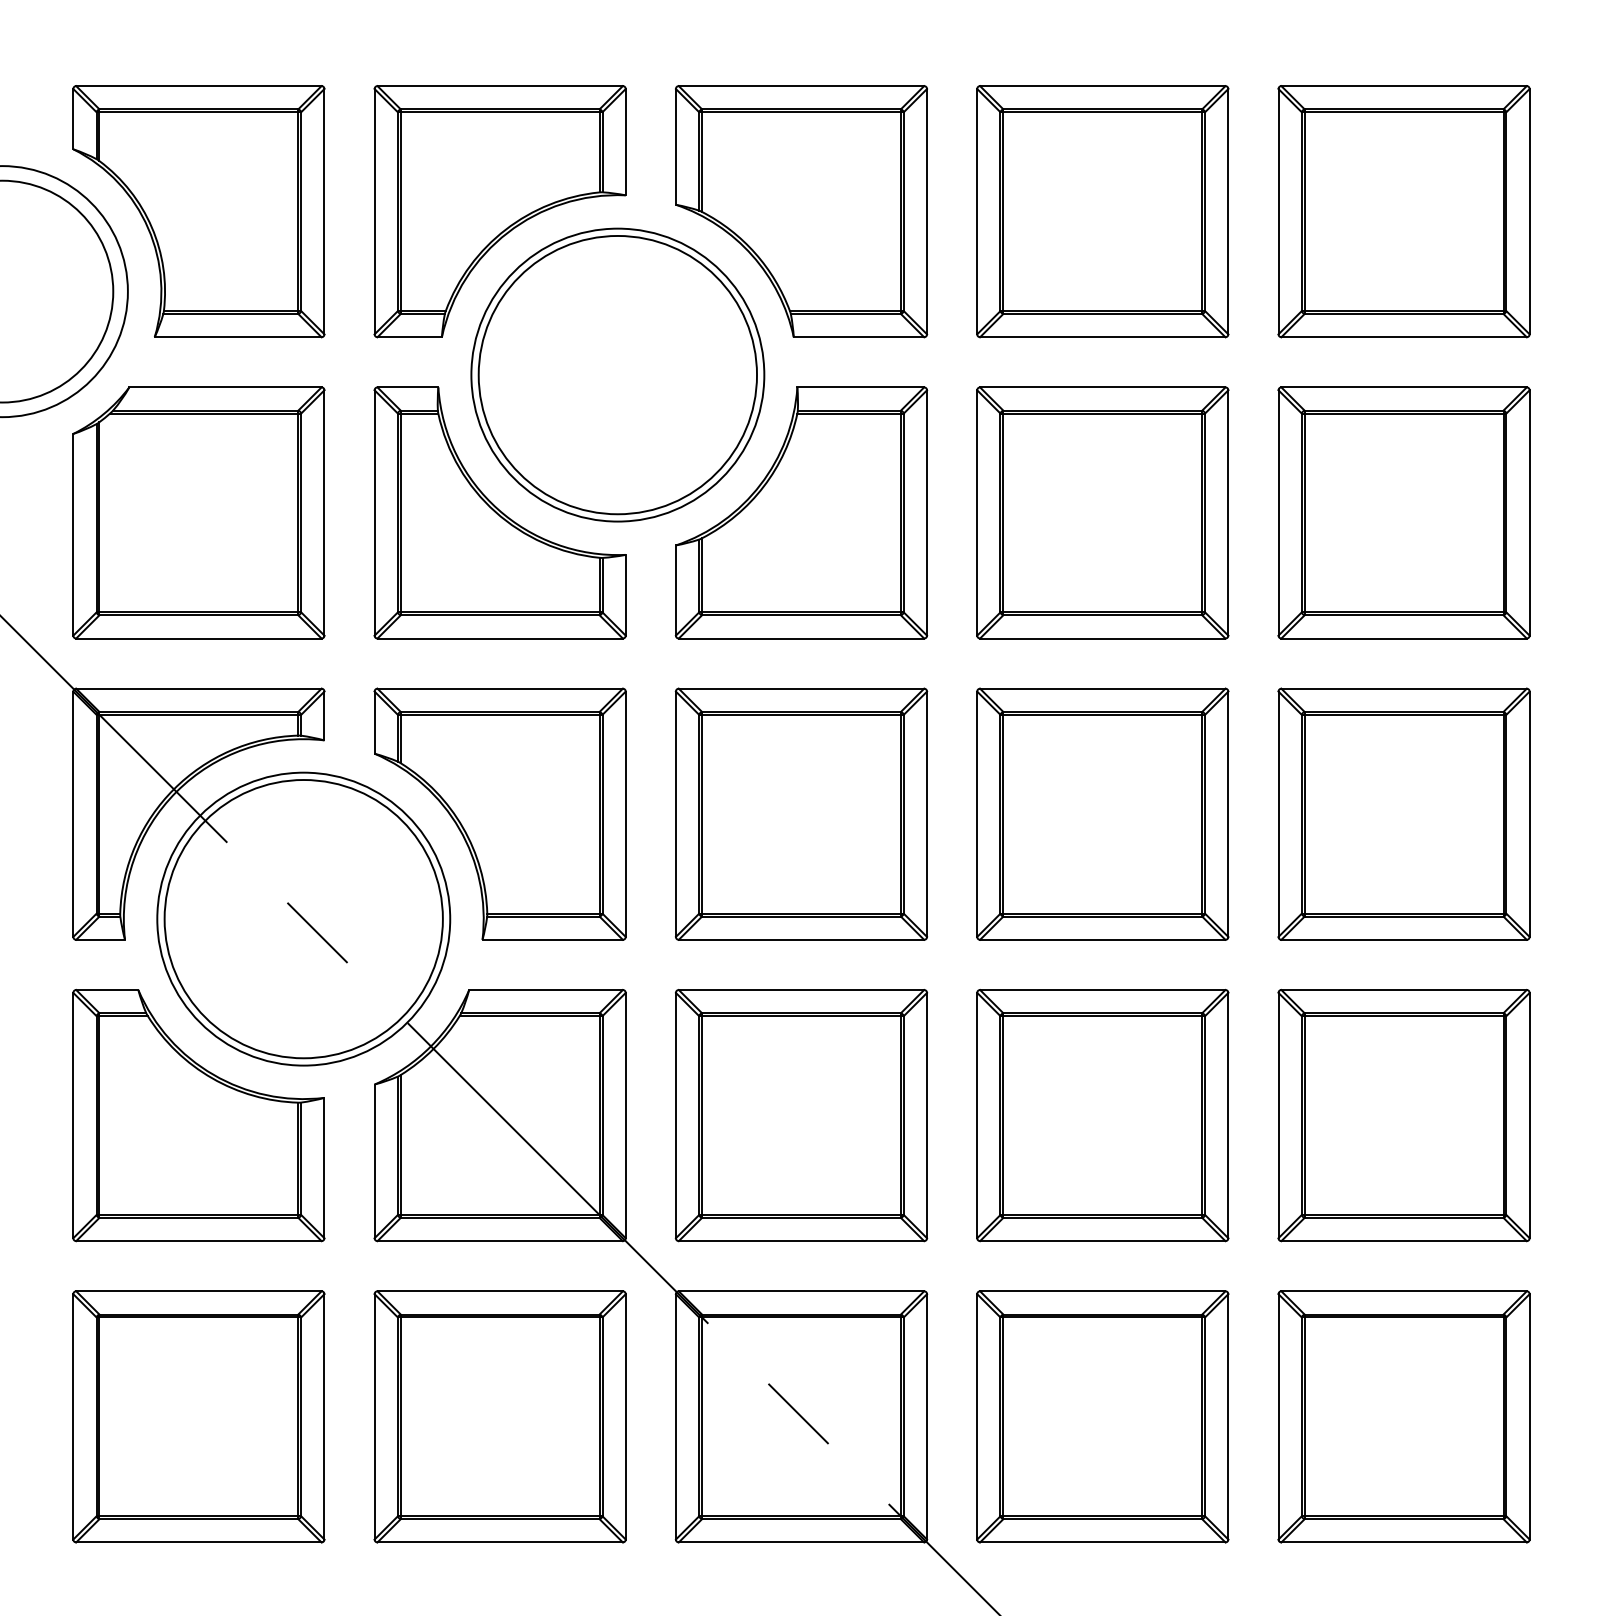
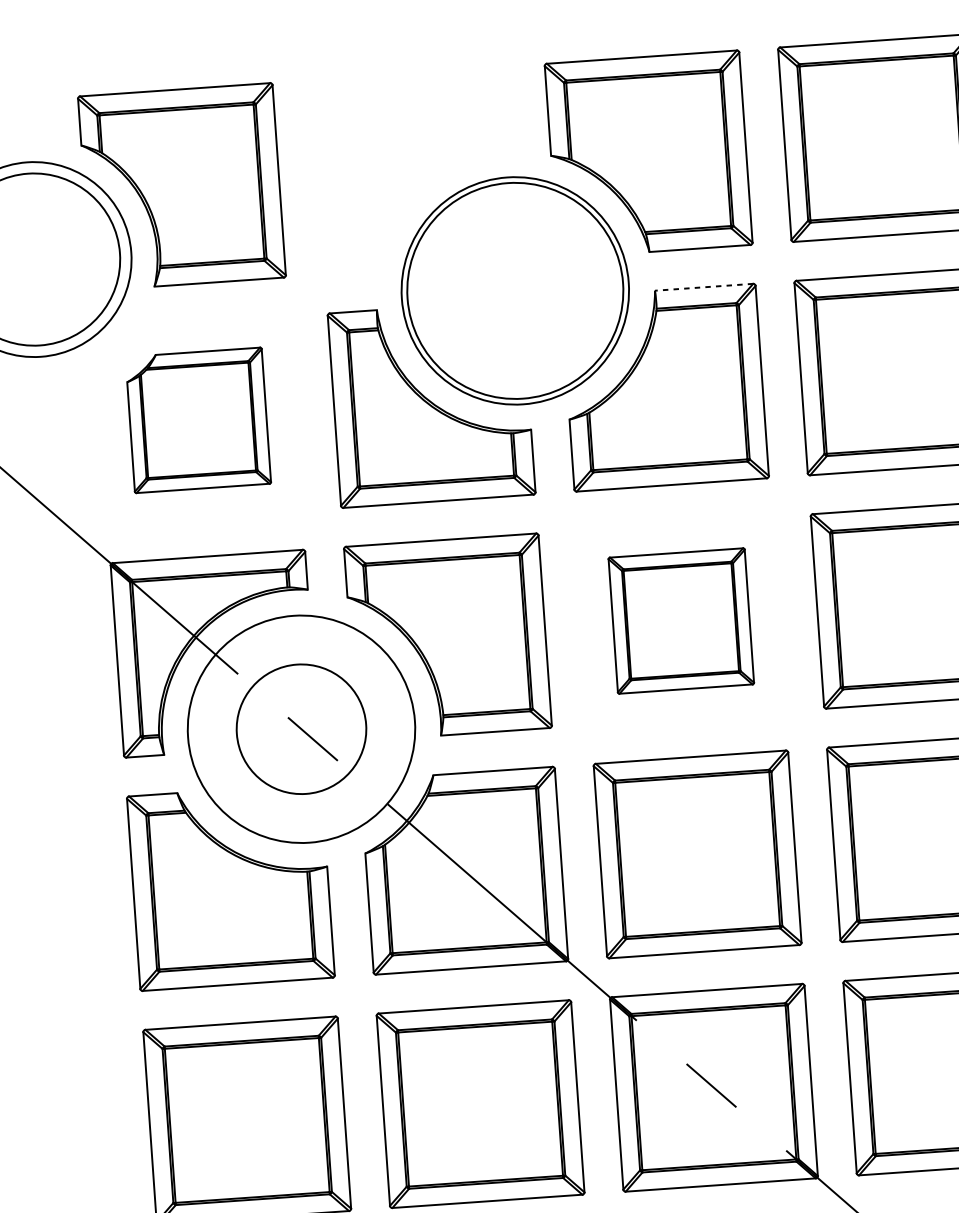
part: (499, 211) -> (414, 170), removed
line: (860, 387) -> (703, 287), solid -> dashed
part: (198, 512) -> (197, 420), size x0.7
part: (801, 813) -> (681, 620), size x0.7
circle: (303, 919) -> (301, 729), size x0.6

